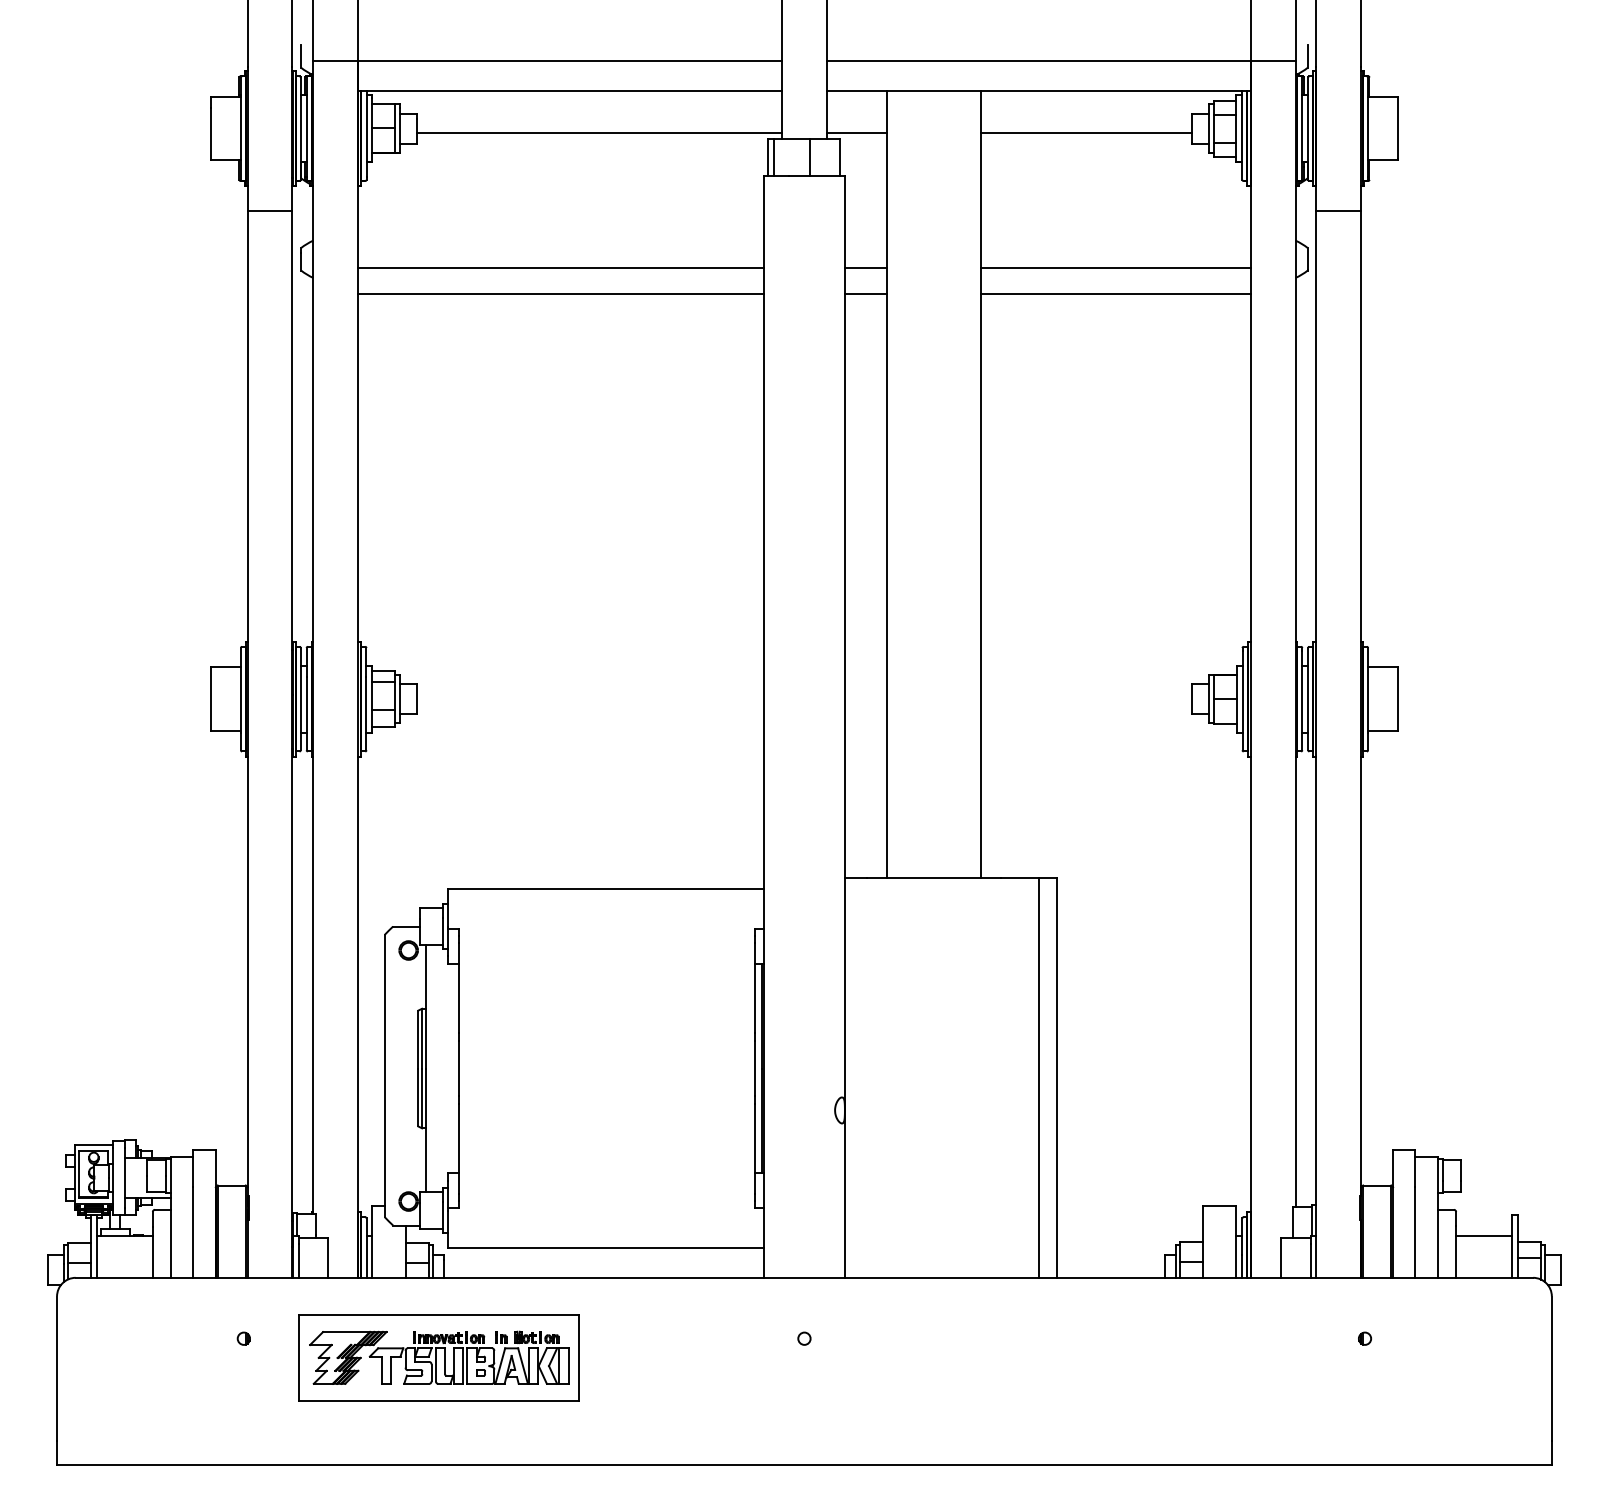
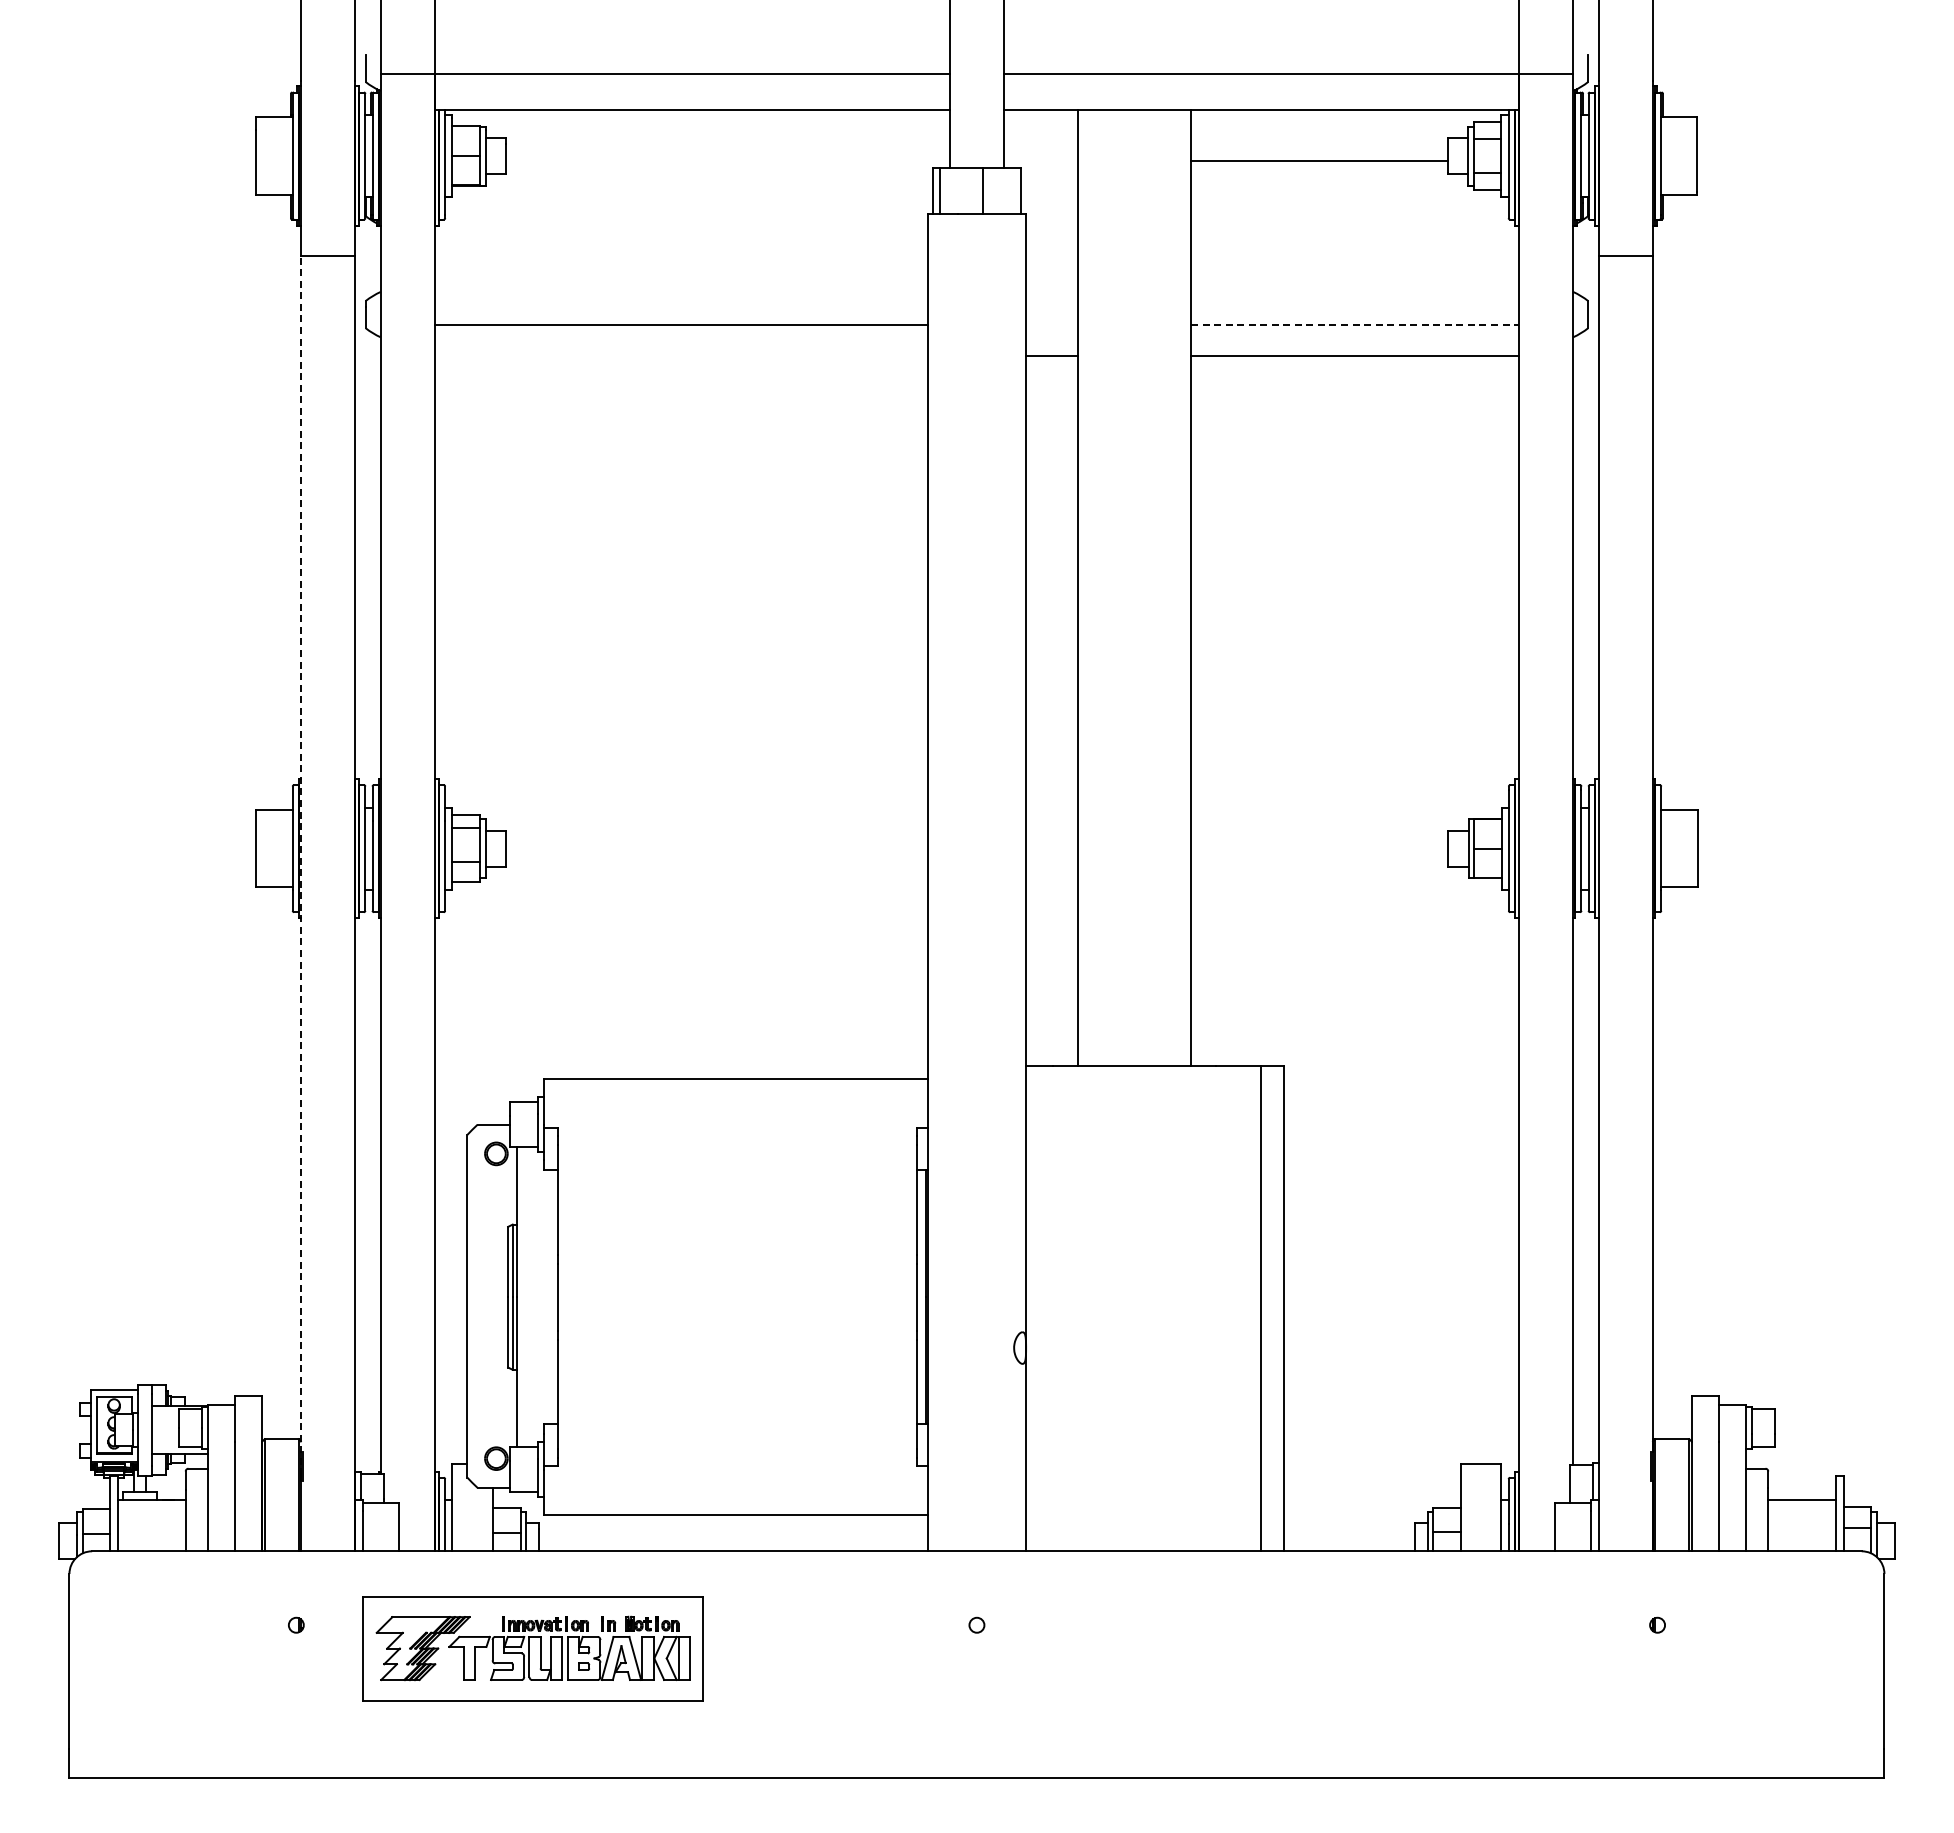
line: (599, 132) -> (727, 160), removed
line: (856, 132) -> (1040, 160), removed
line: (865, 268) -> (1051, 325), removed
line: (1115, 268) -> (1354, 325), solid -> dashed
line: (561, 293) -> (681, 356), removed
line: (247, 708) -> (300, 859), solid -> dashed

